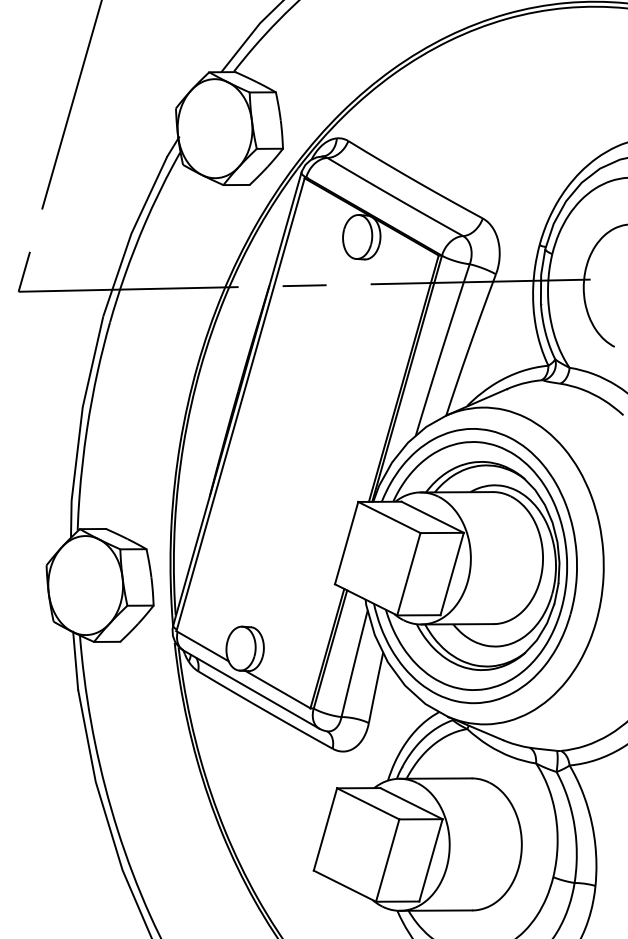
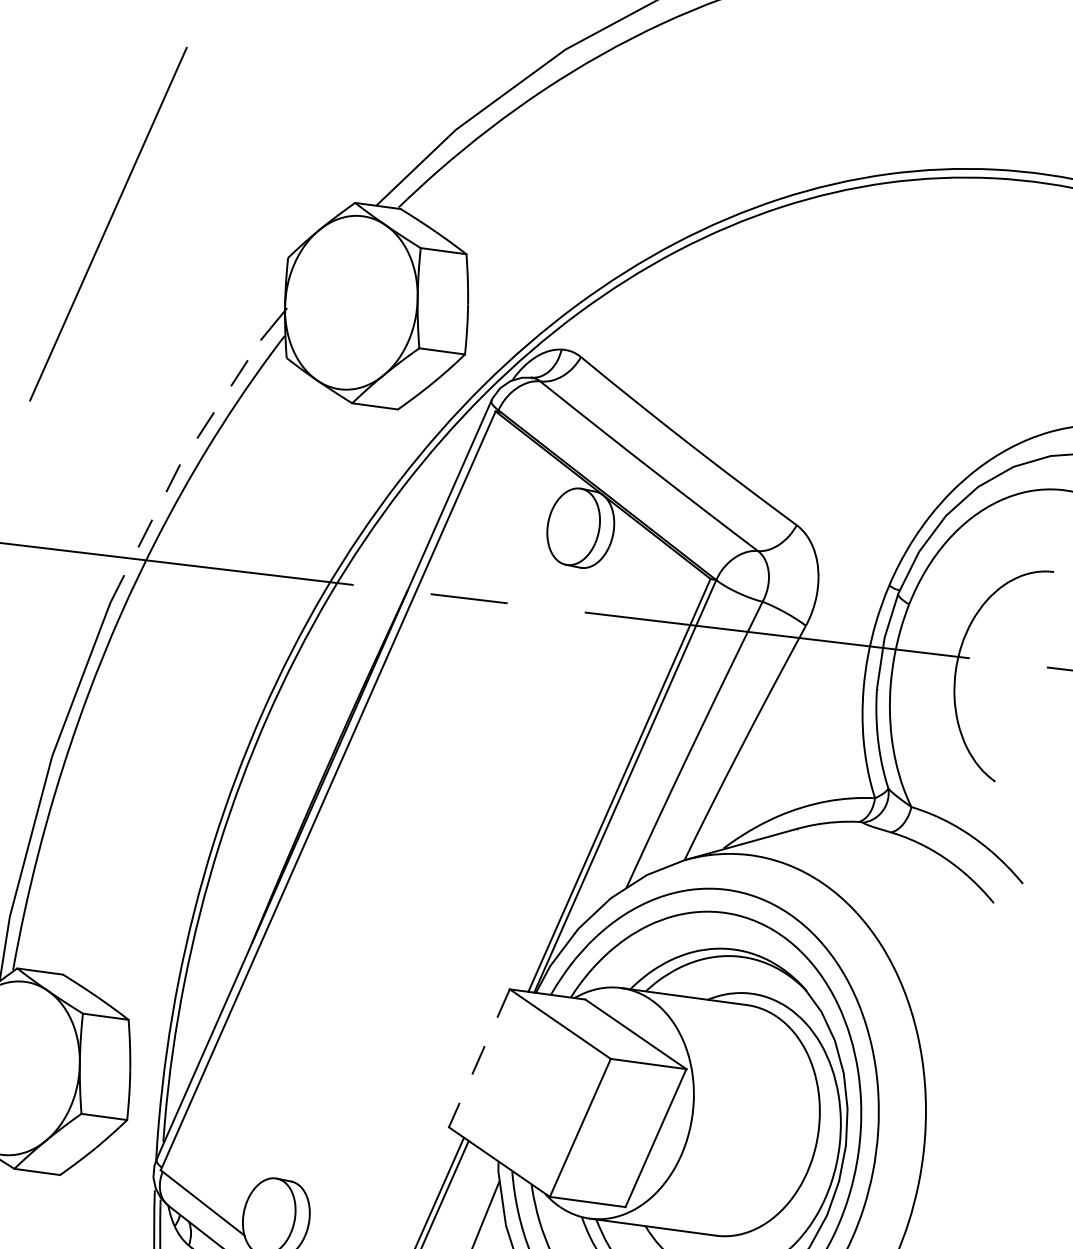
line: (131, 233) -> (179, 465), solid -> dashed
line: (346, 543) -> (479, 1058), solid -> dashed

